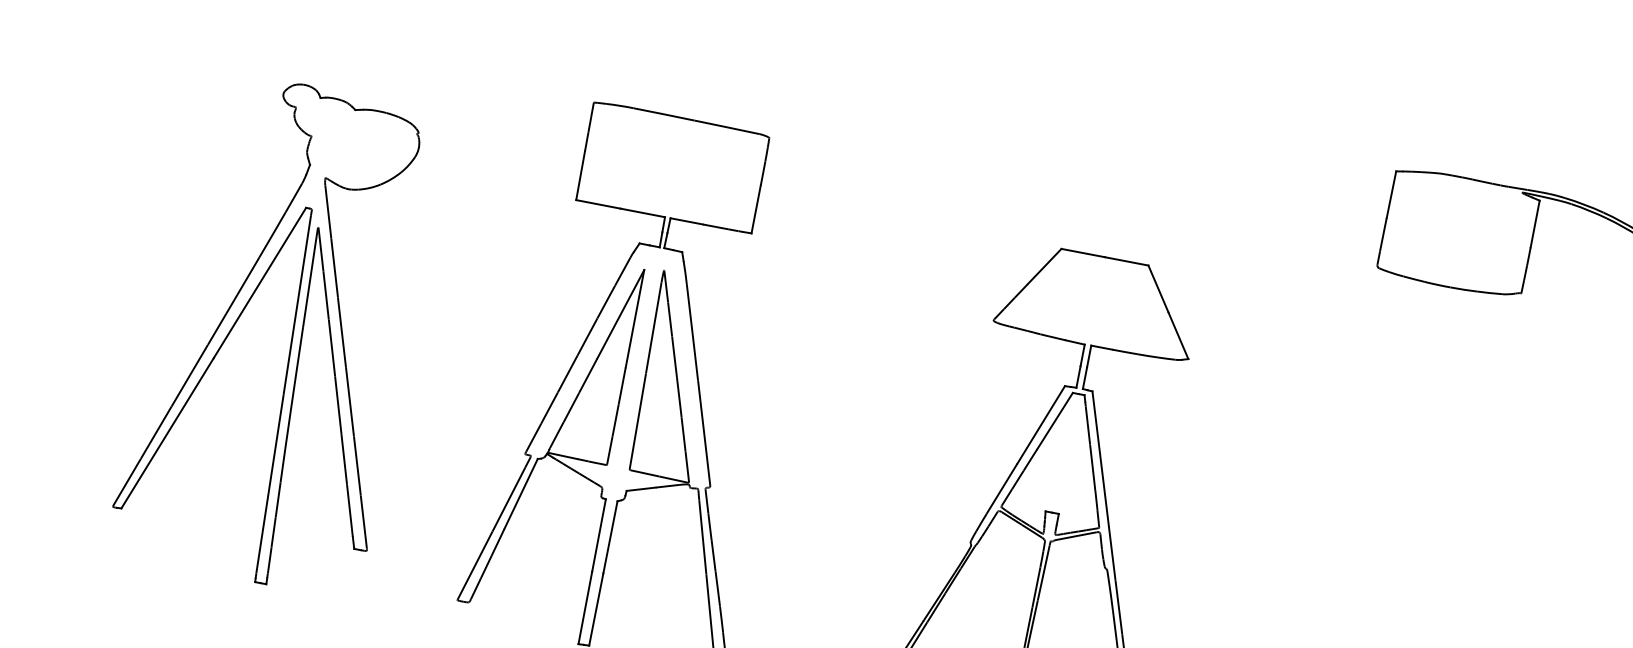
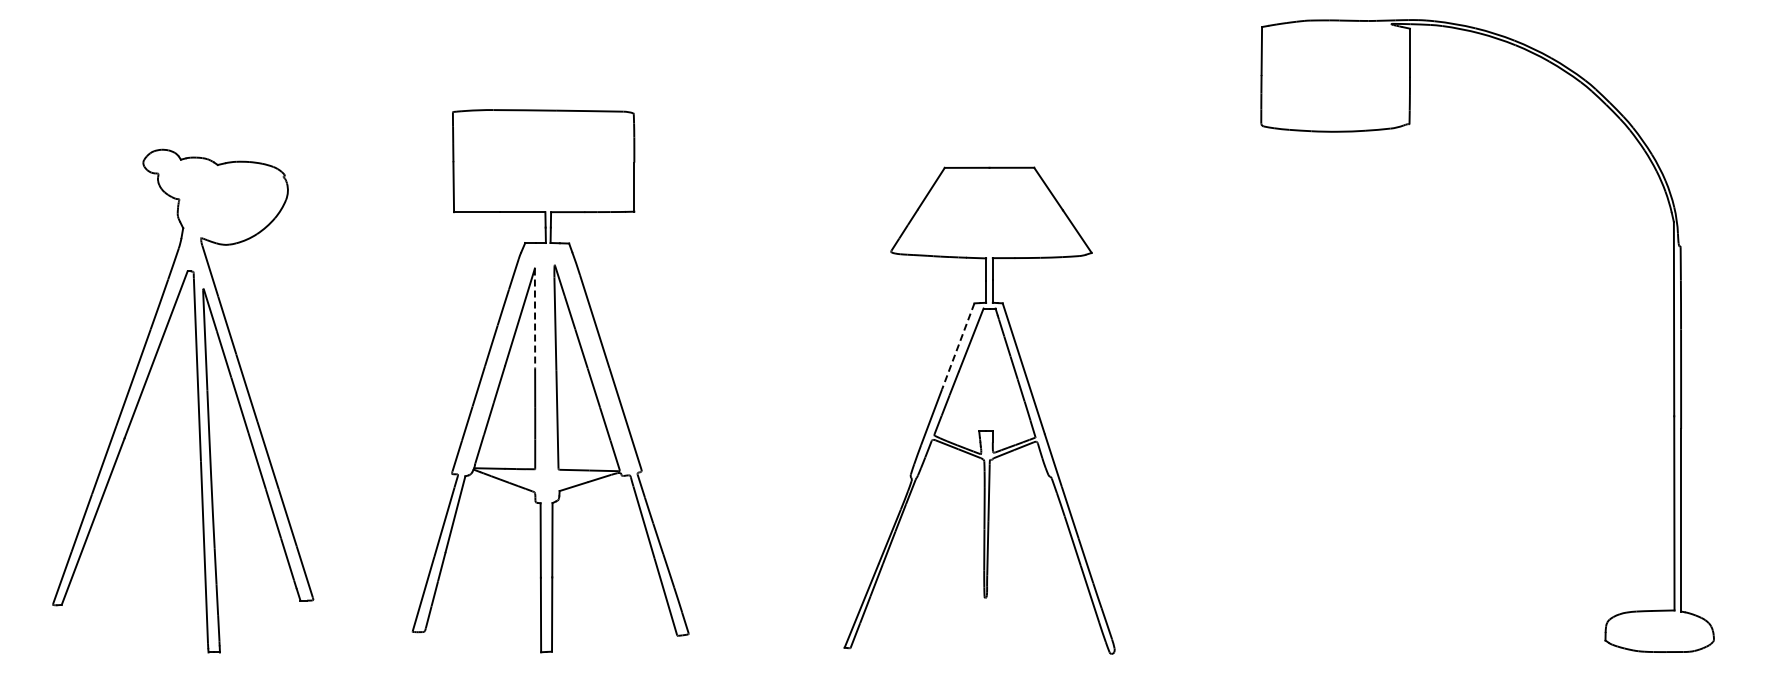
line: (635, 319) -> (535, 319), solid -> dashed
line: (1041, 425) -> (958, 346), solid -> dashed

